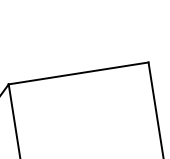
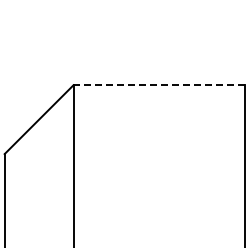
line: (78, 73) -> (159, 85), solid -> dashed

